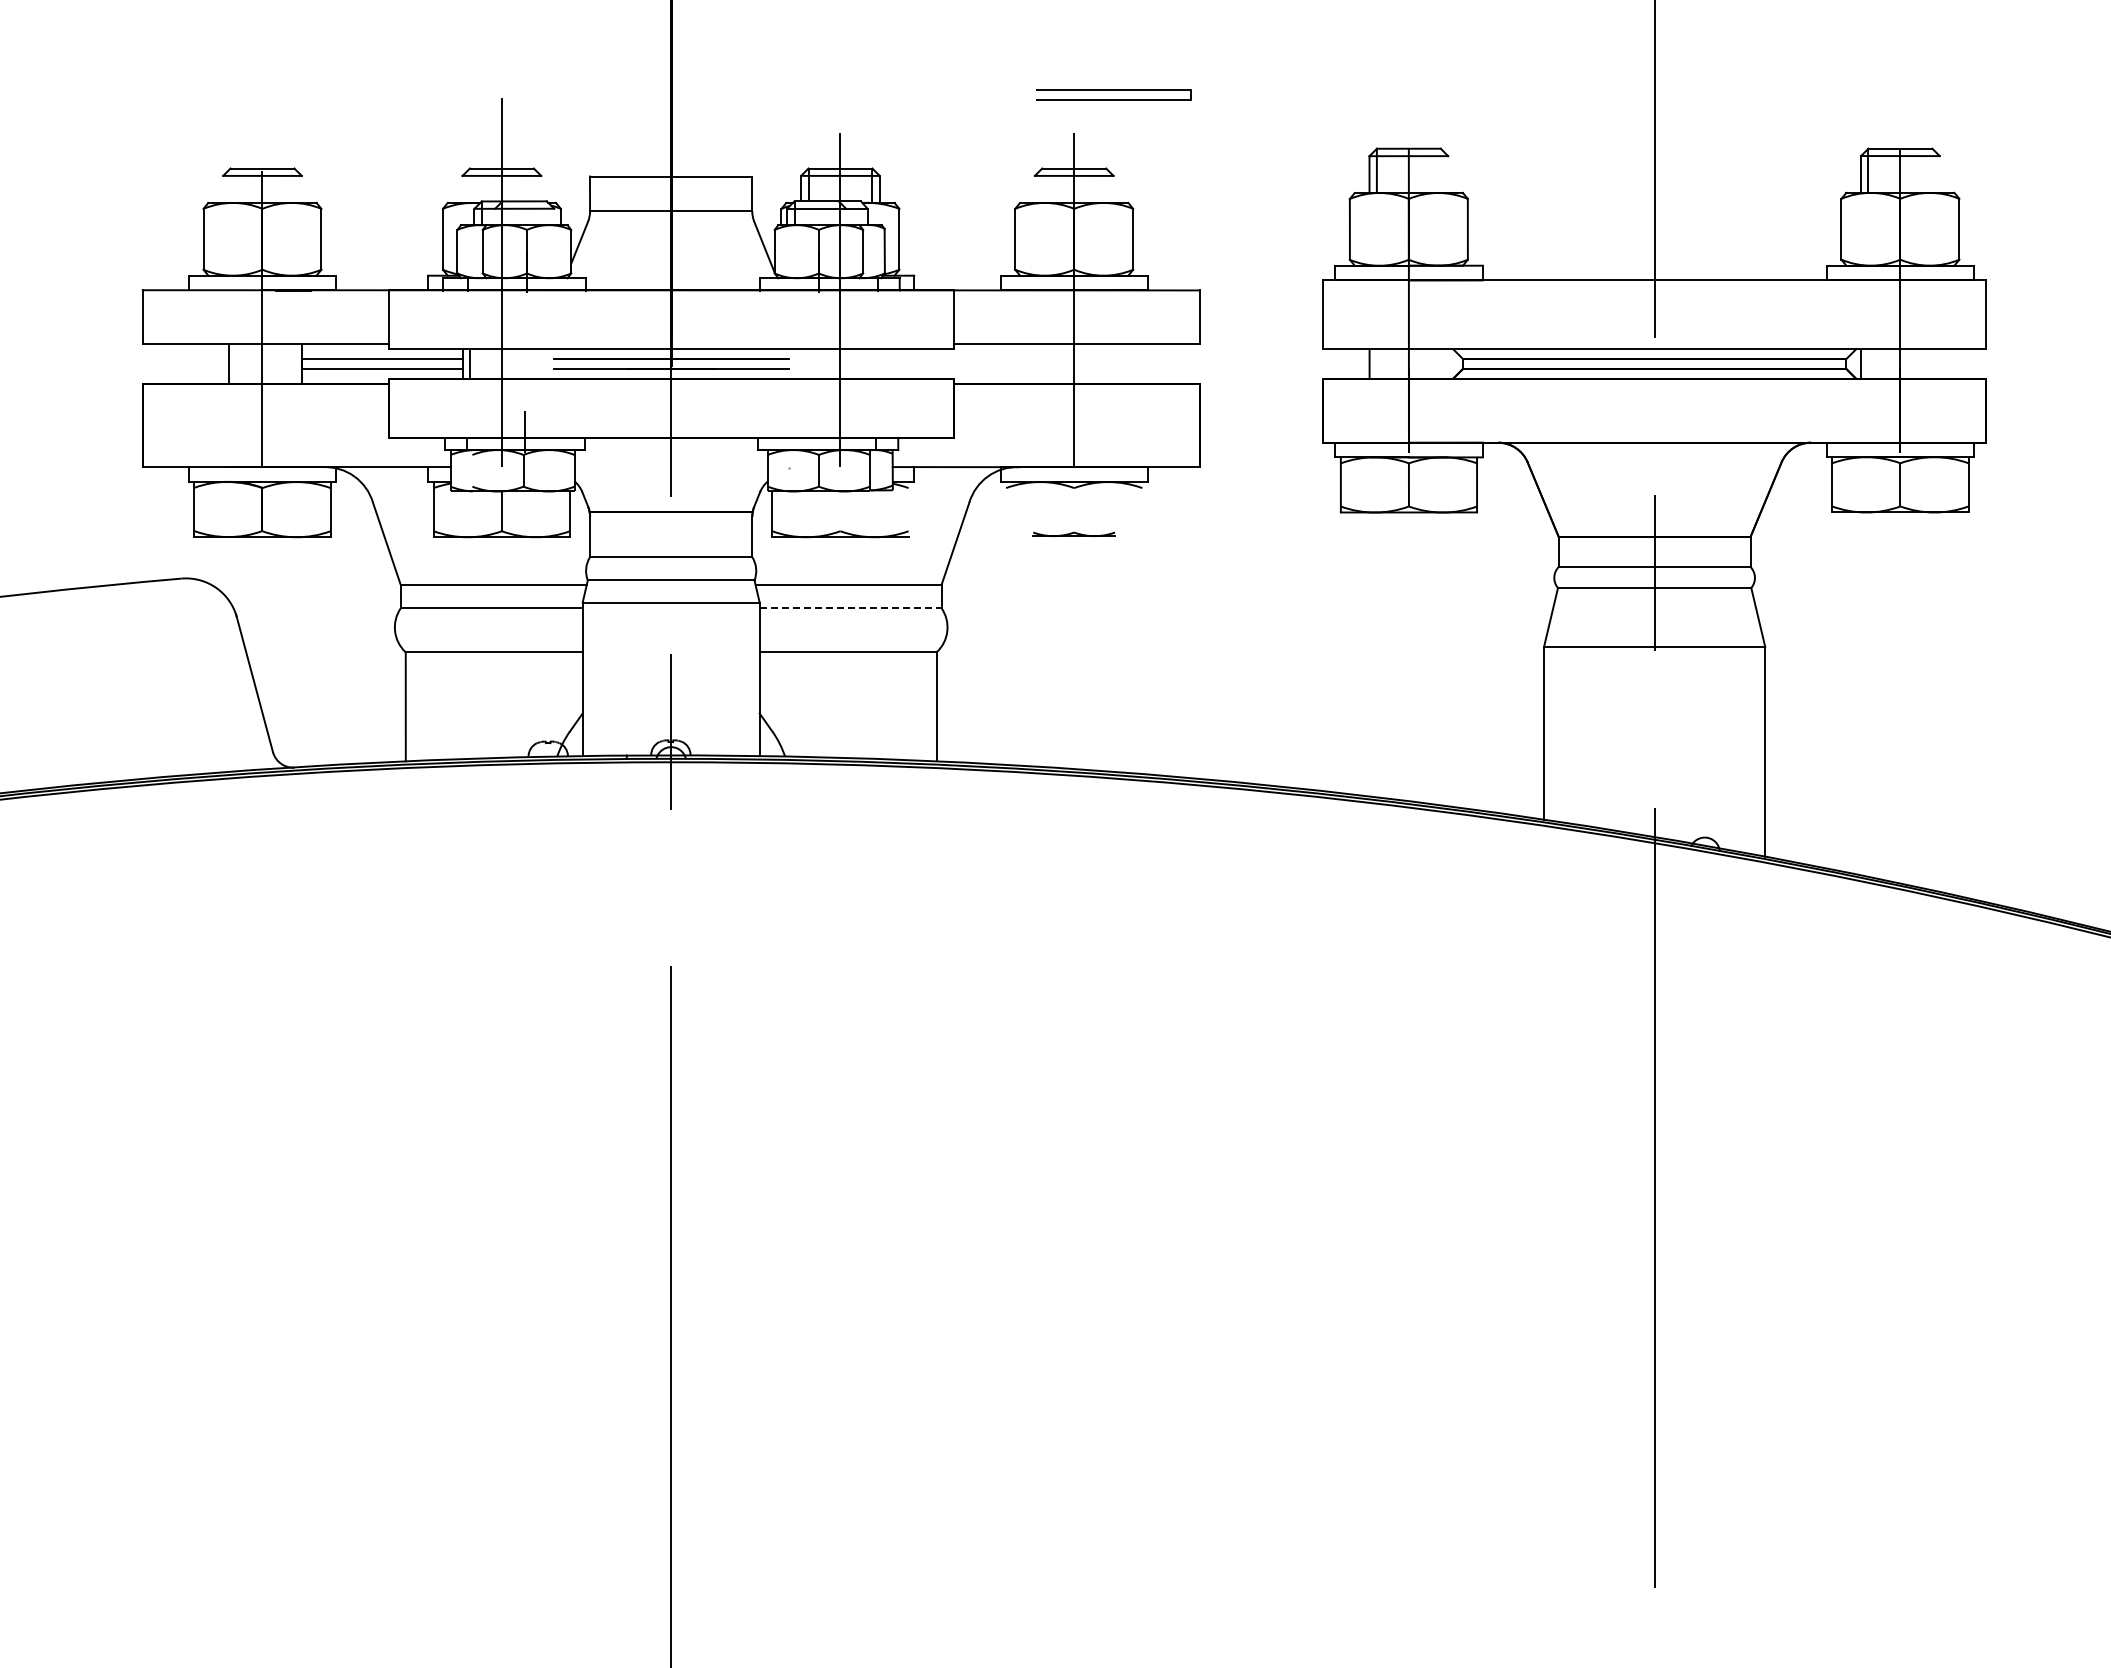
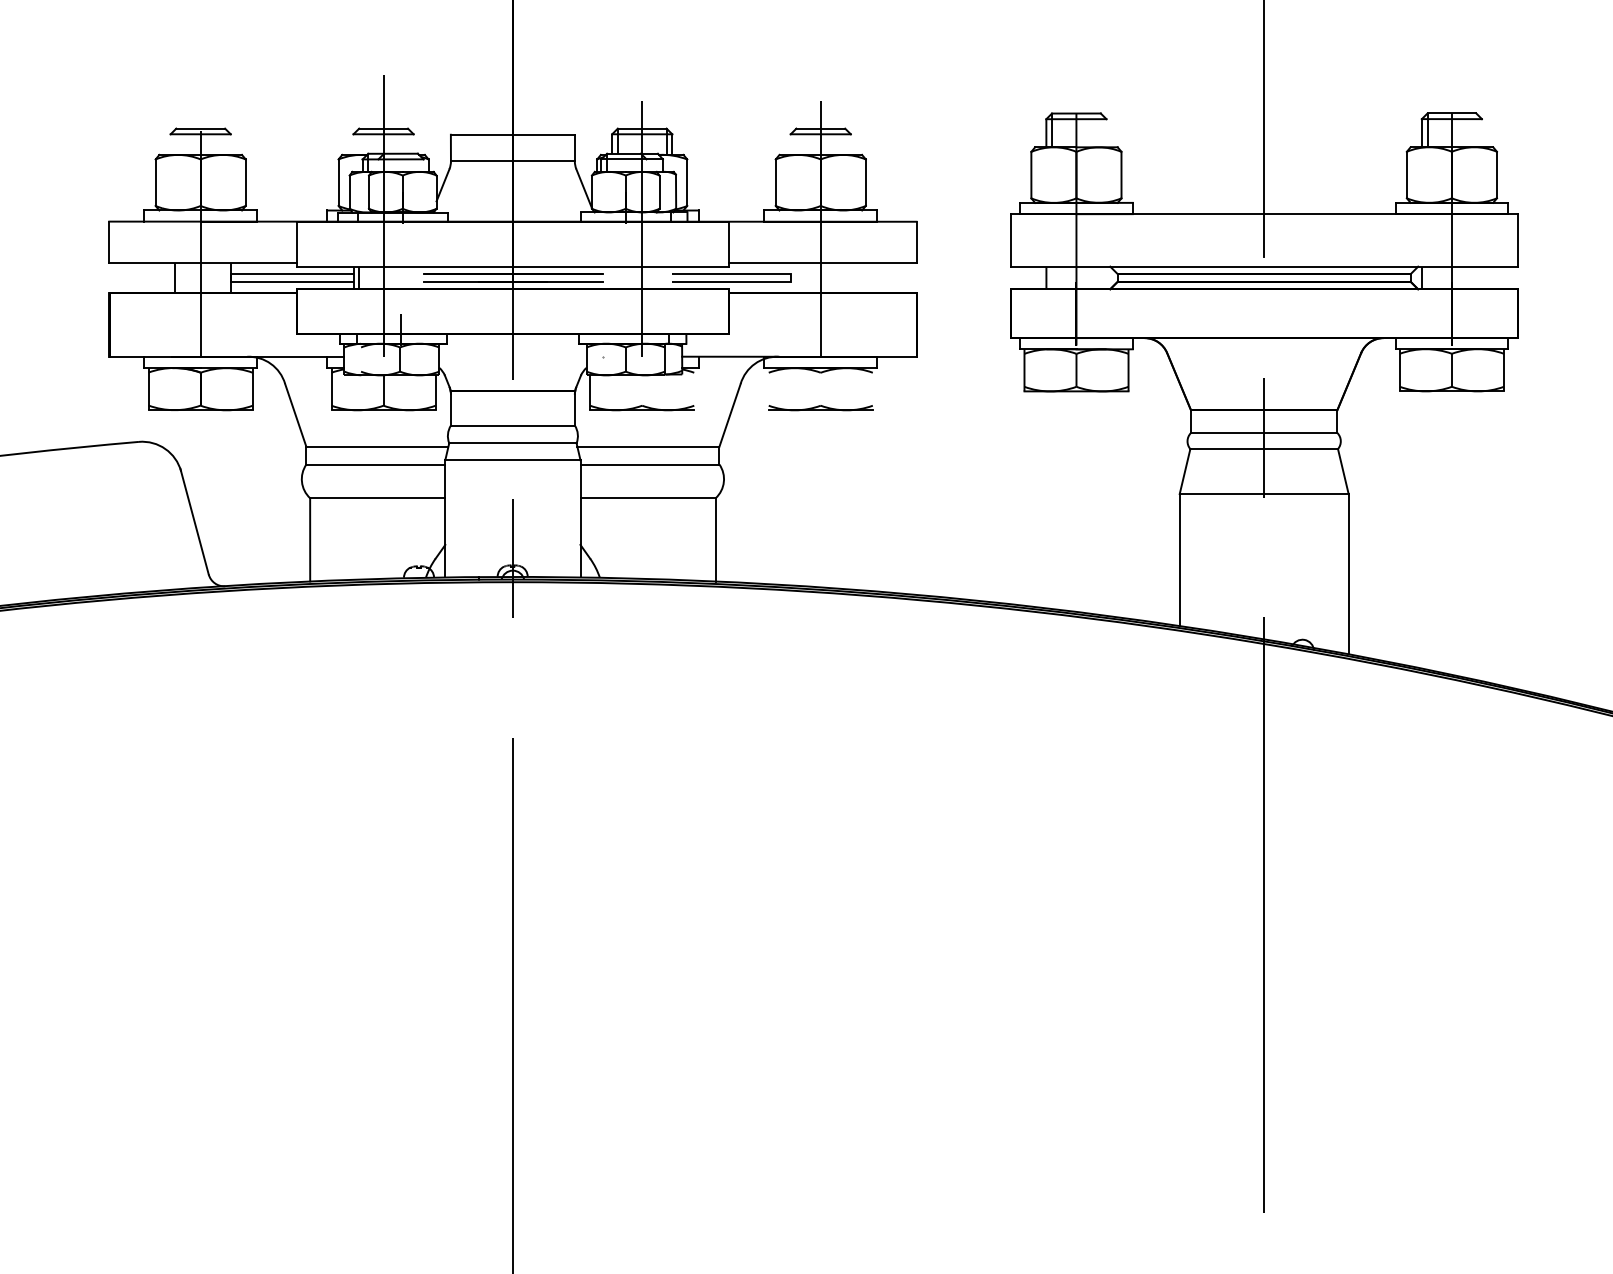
line: (1113, 90) -> (731, 274), moved
part: (1073, 534) -> (820, 408), size x1.67
line: (850, 608) -> (649, 464), dashed -> solid

